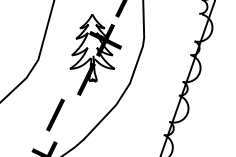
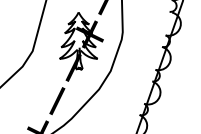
line: (55, 115) -> (57, 101), moved

